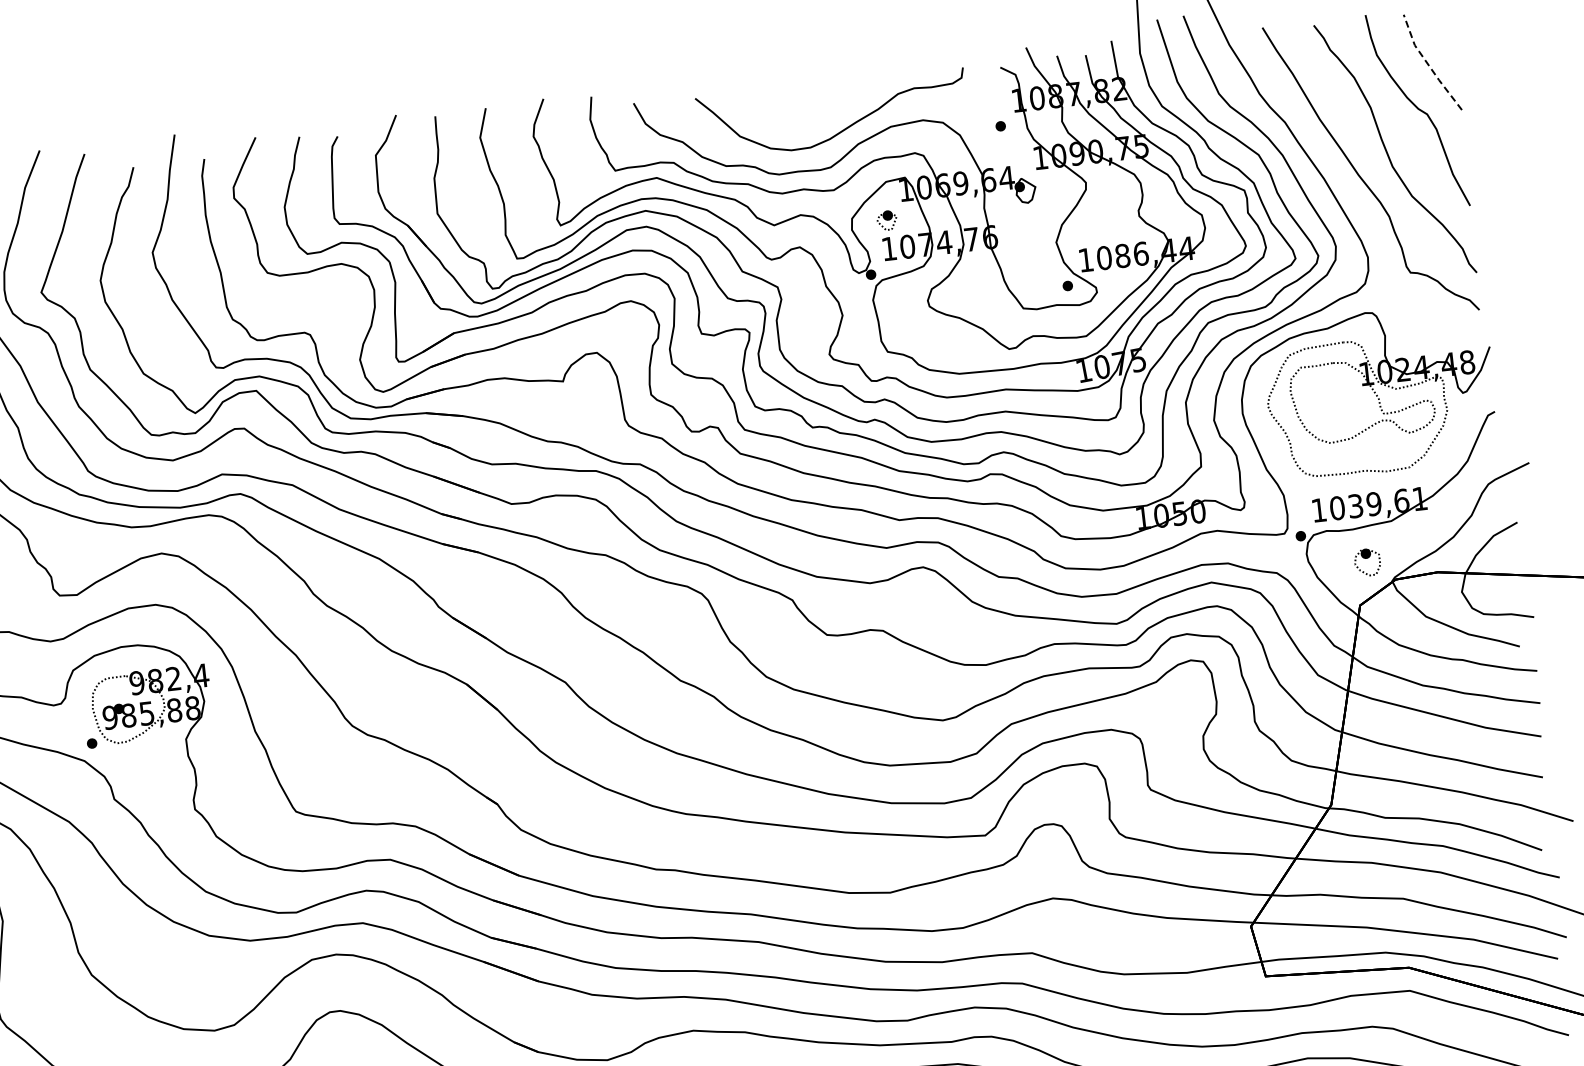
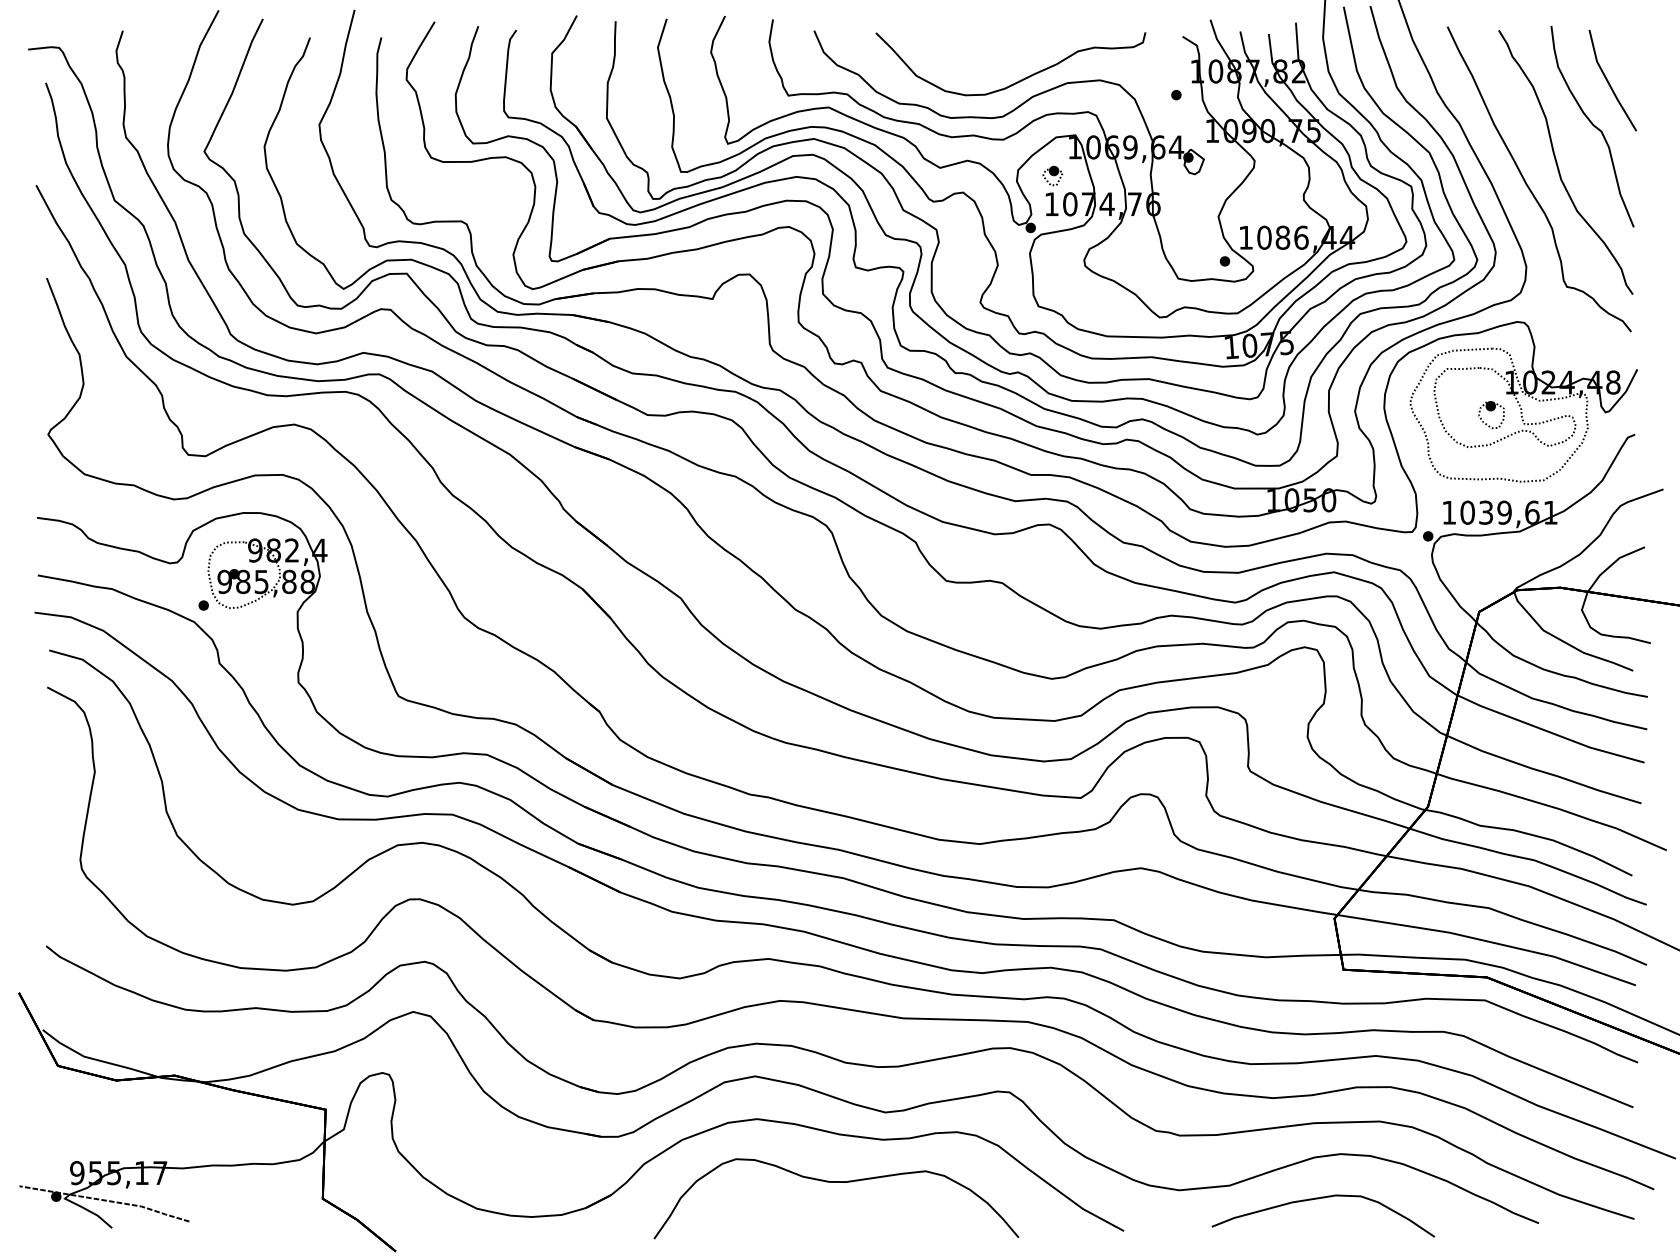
line: (1428, 64) -> (1608, 82), dashed -> solid
part: (1367, 562) -> (1491, 415), moved

